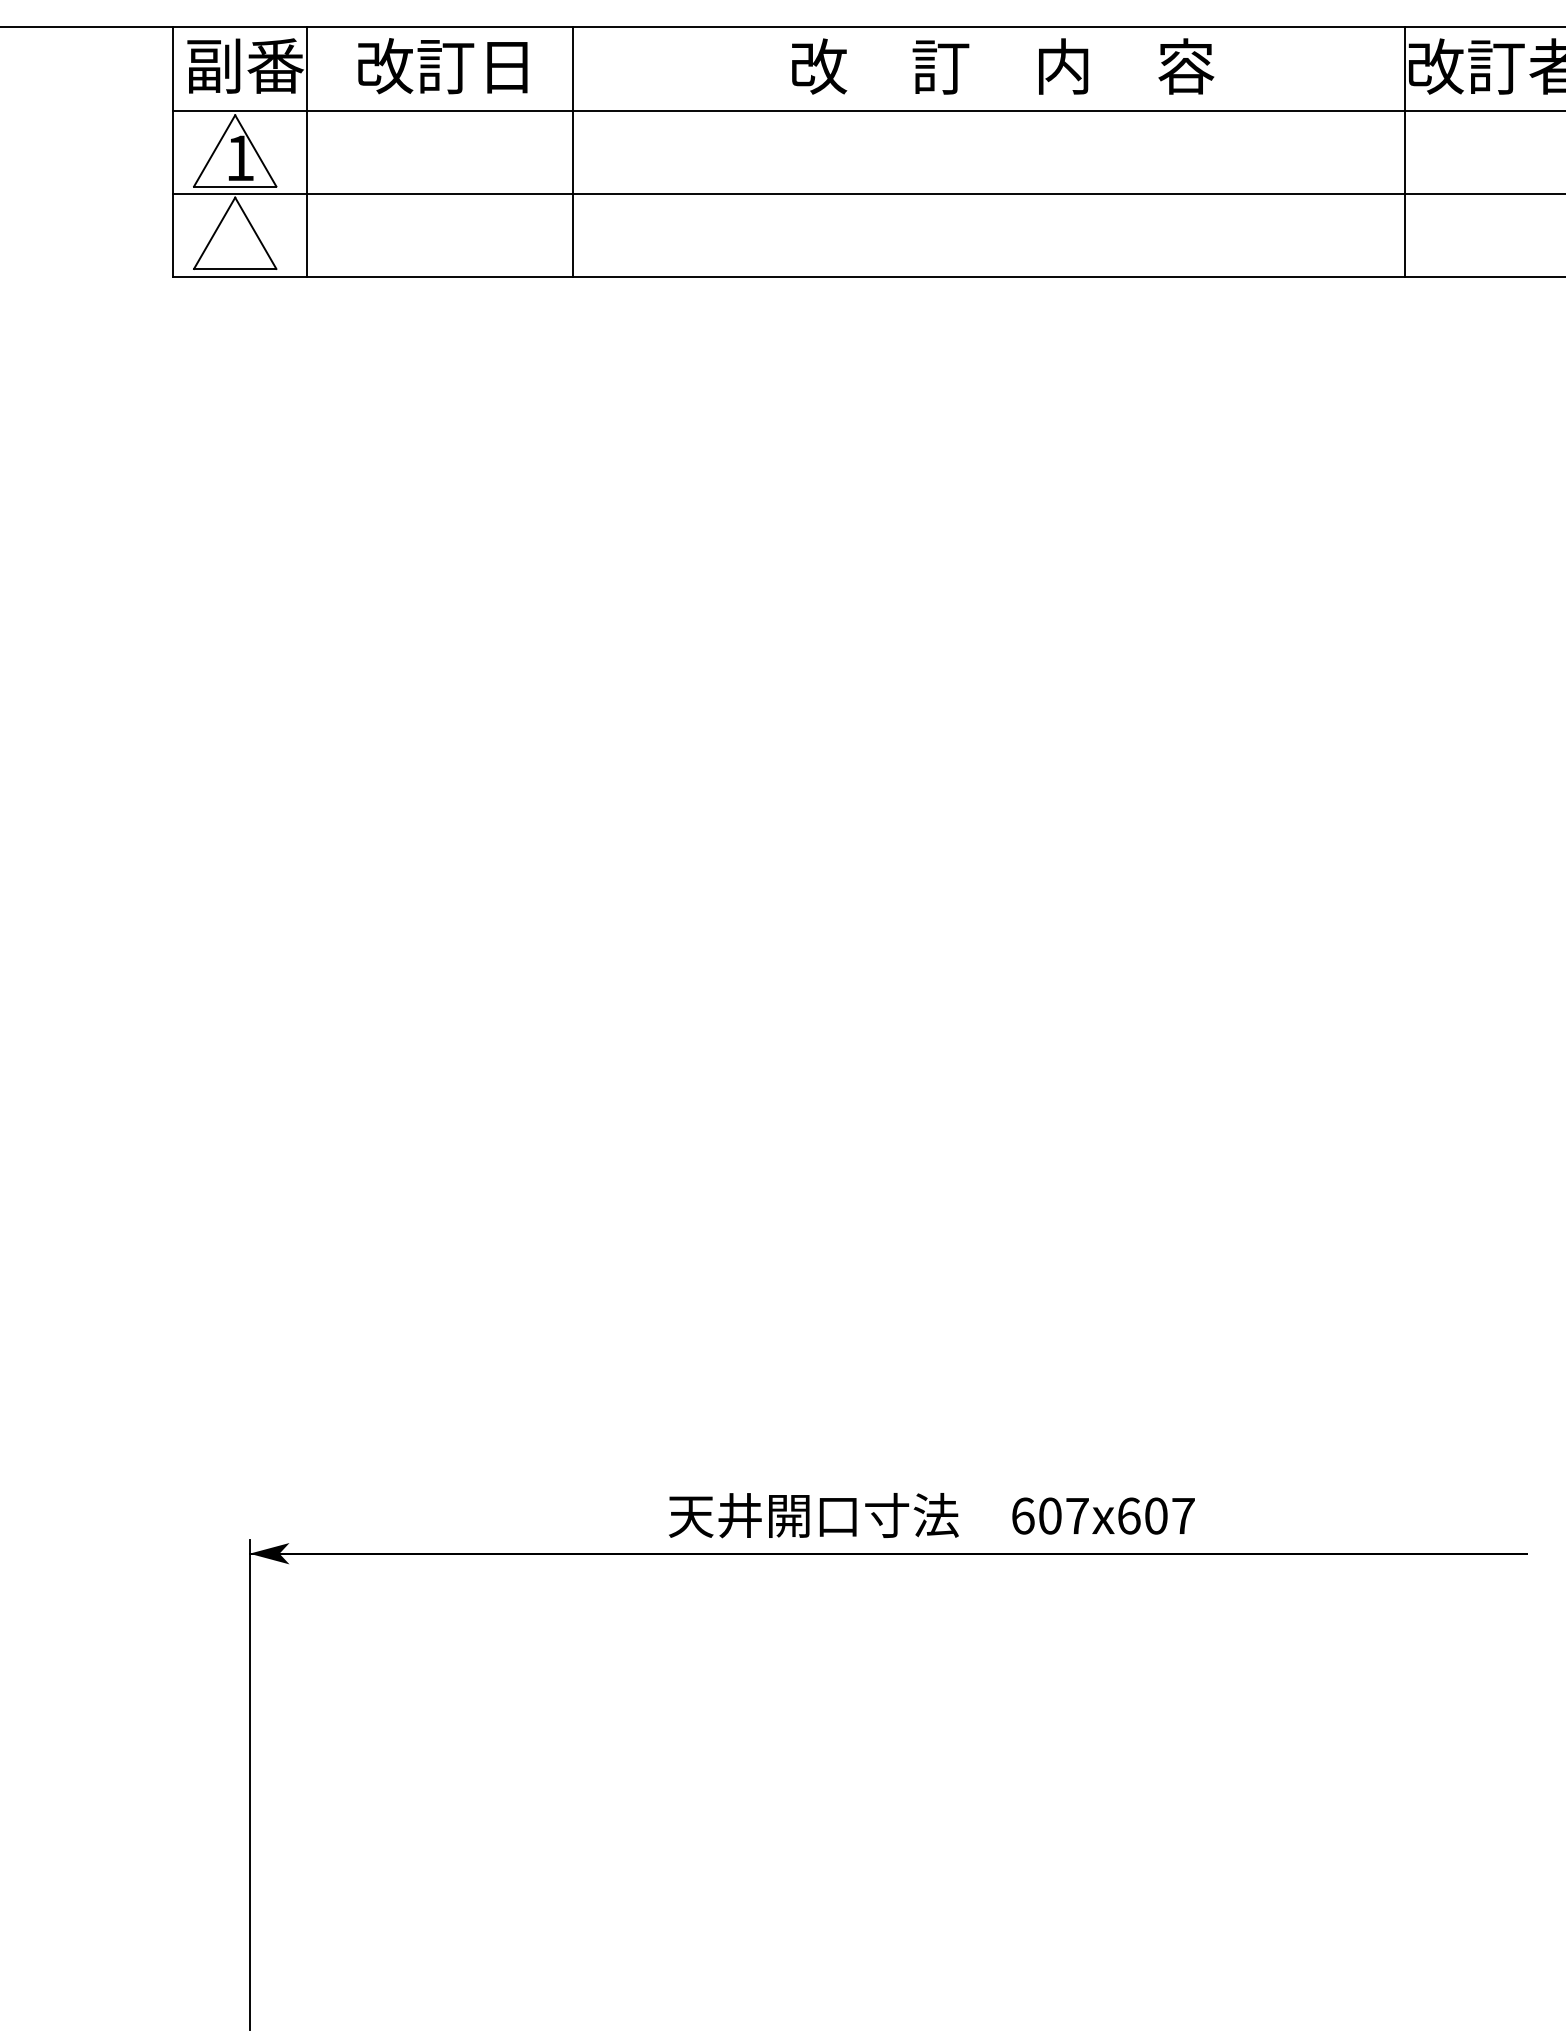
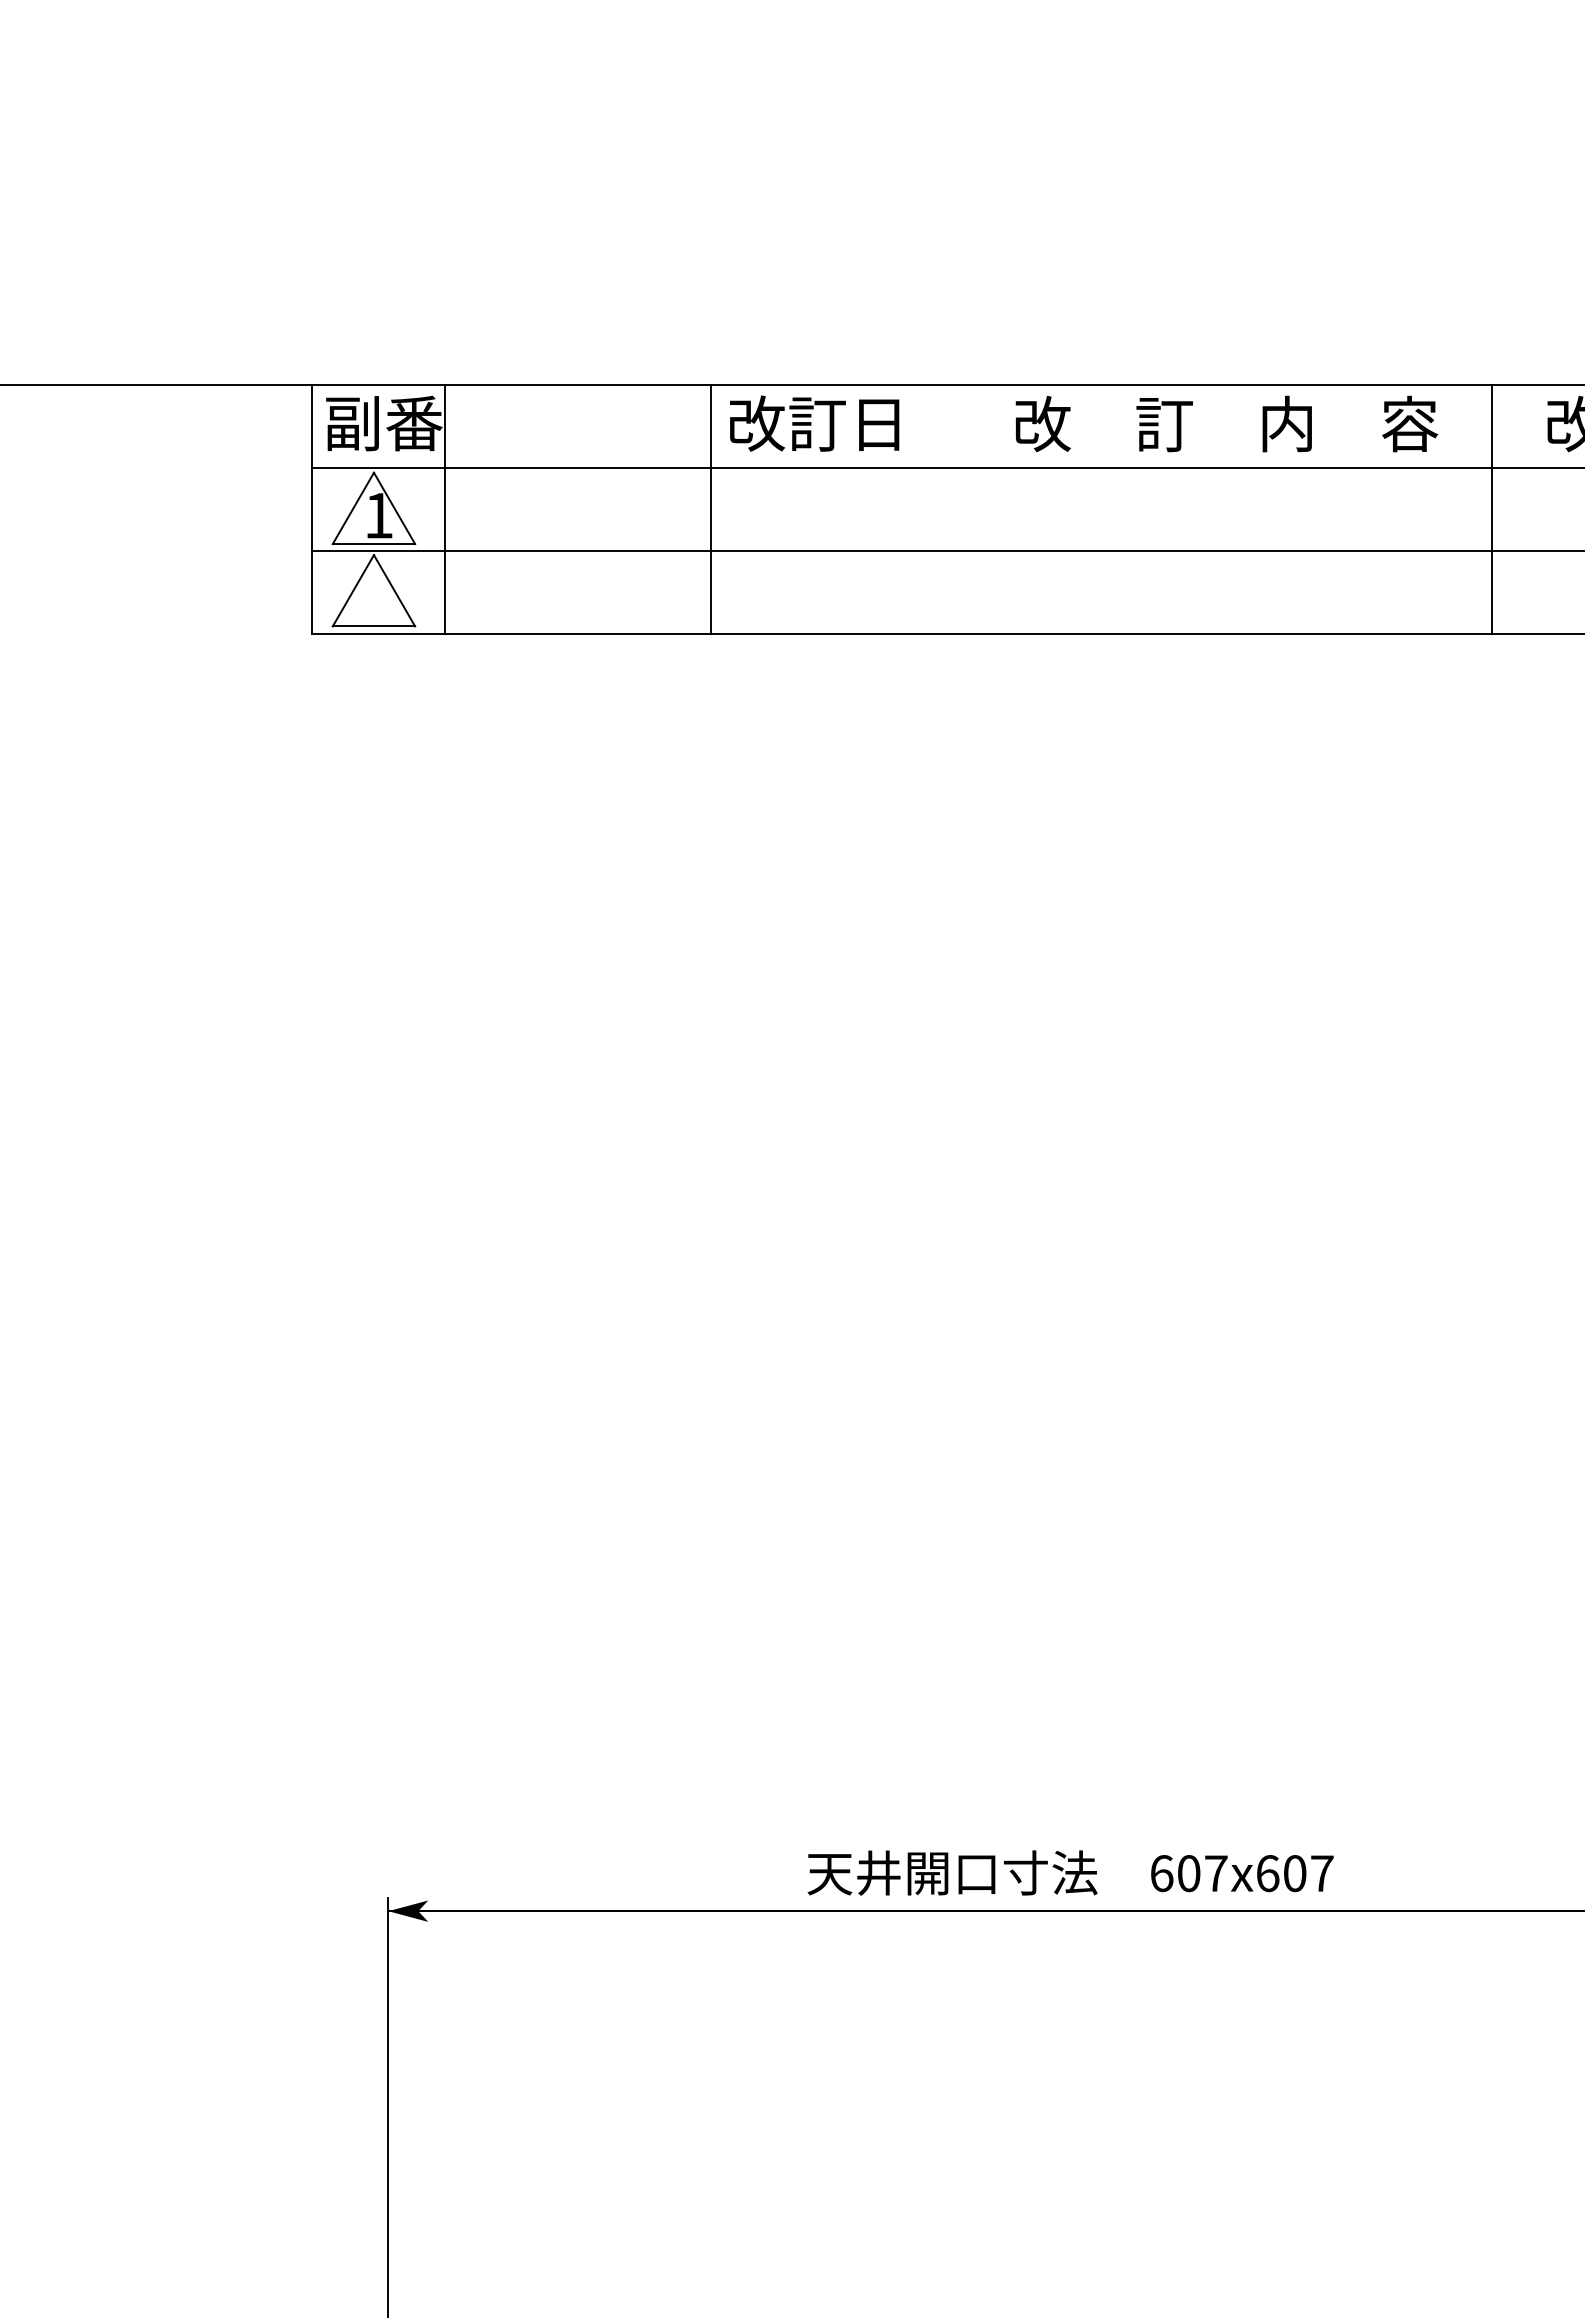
text: (442, 66) -> (814, 423), moved
text: (1002, 66) -> (1226, 423), moved
line: (1404, 152) -> (1492, 509), moved

